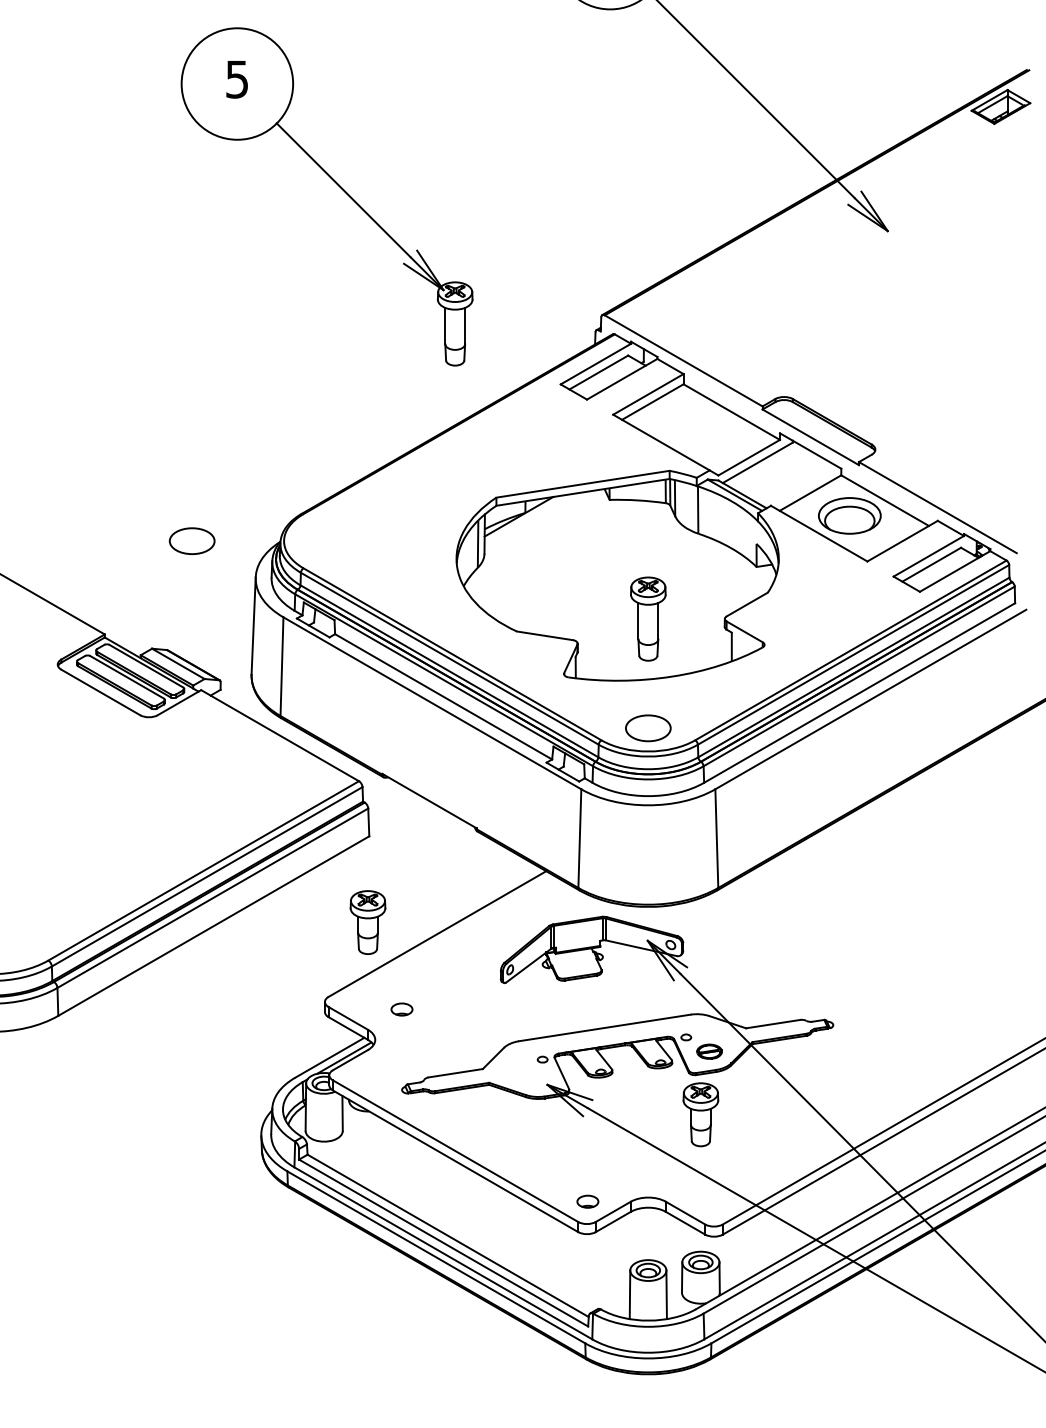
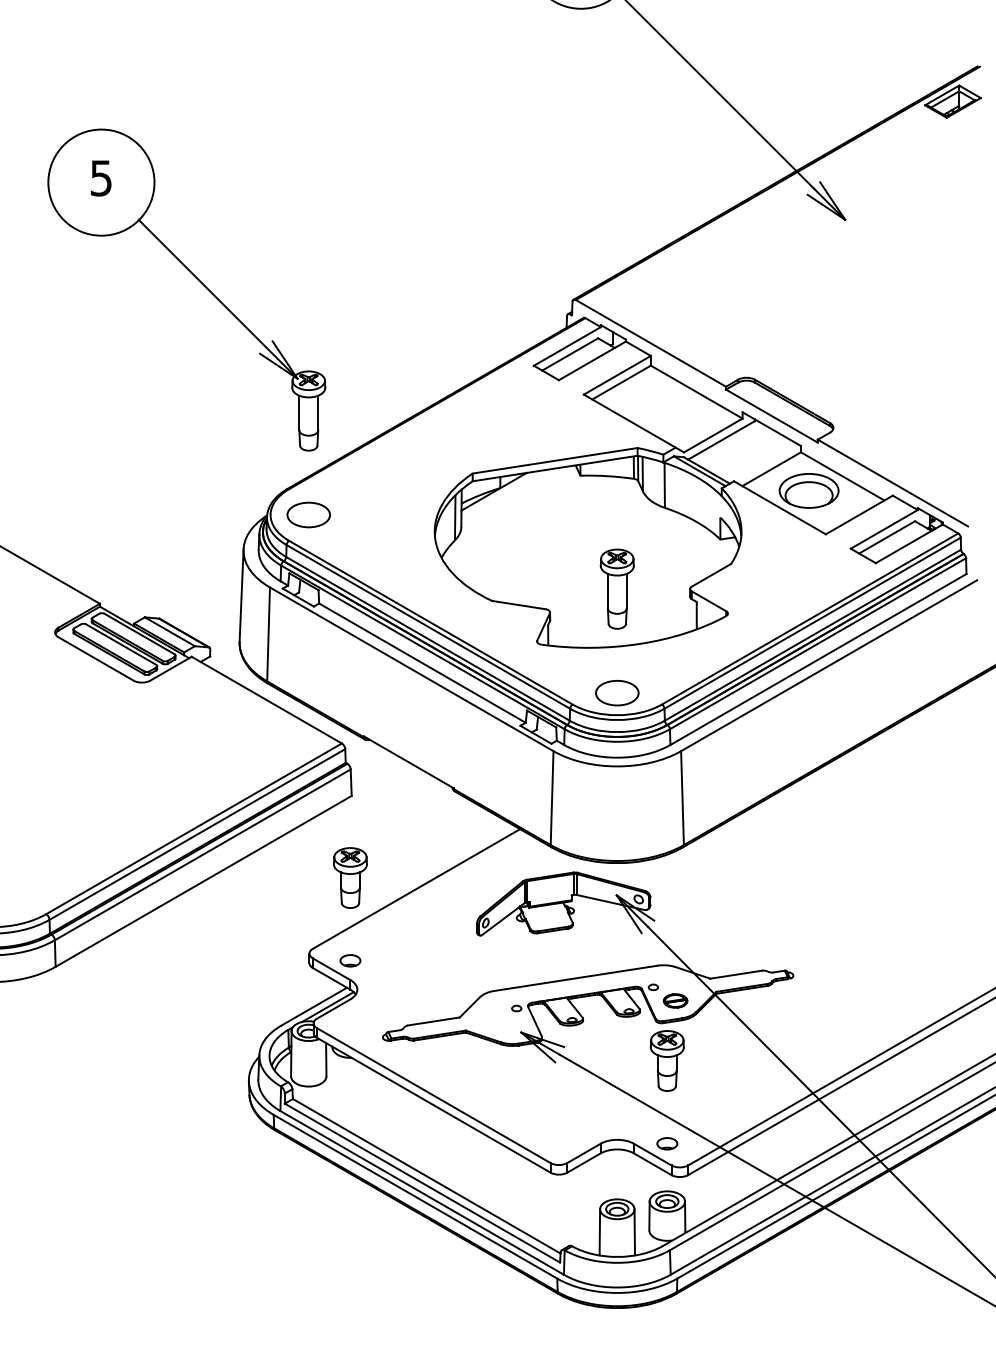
part: (337, 185) -> (196, 279), moved
part: (191, 540) -> (308, 514), moved
part: (401, 1009) -> (349, 960), moved
part: (587, 1201) -> (666, 1143), moved

